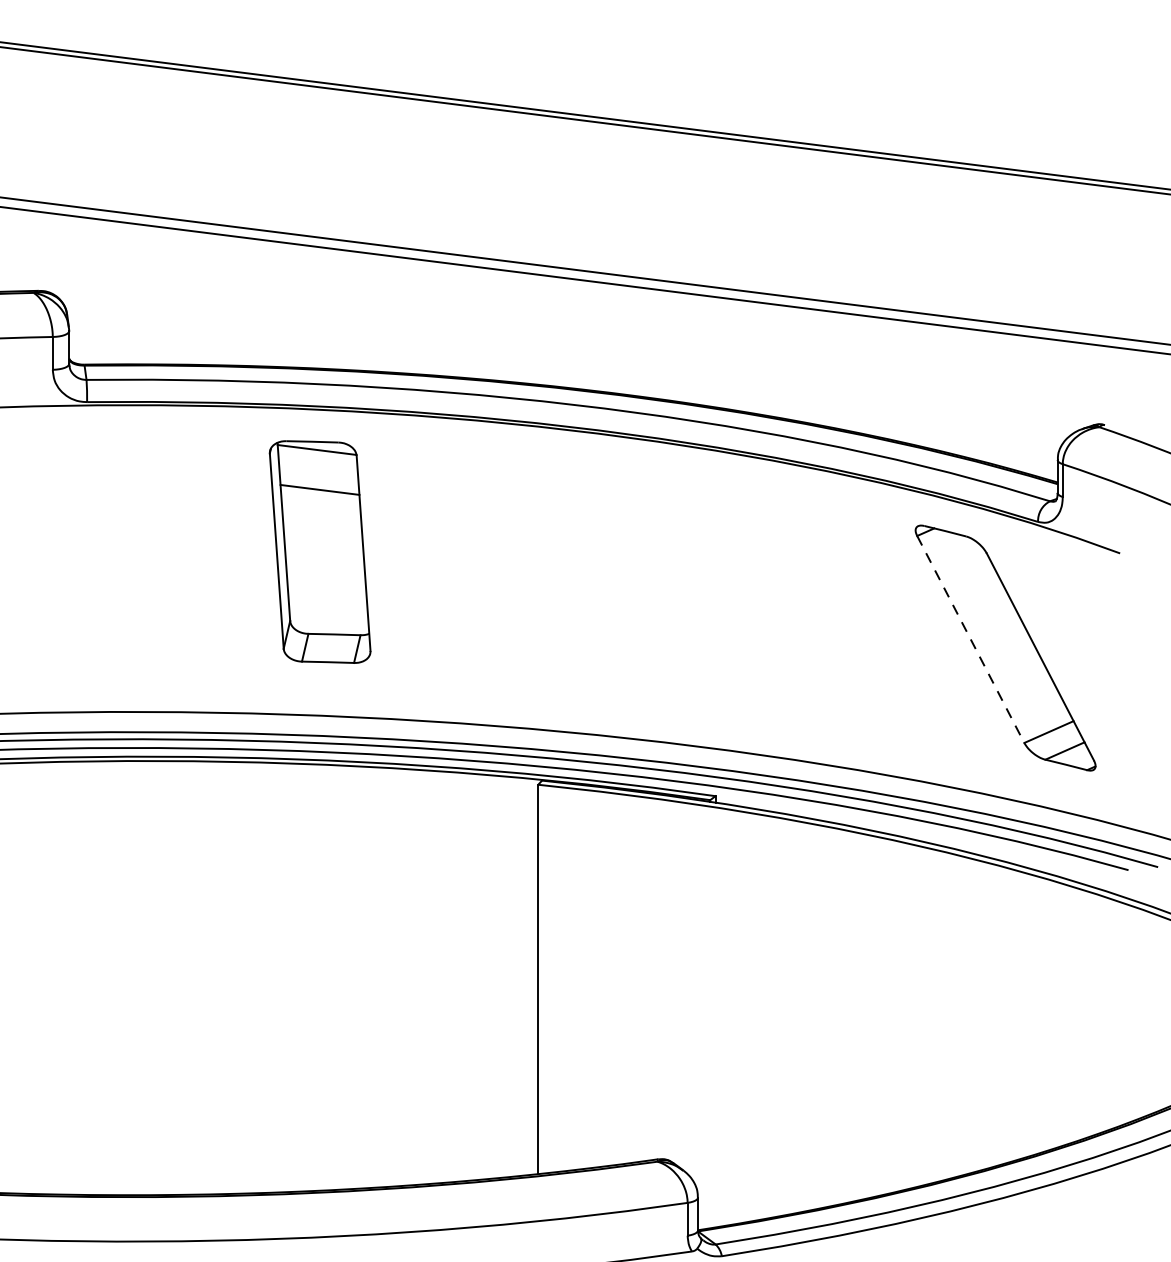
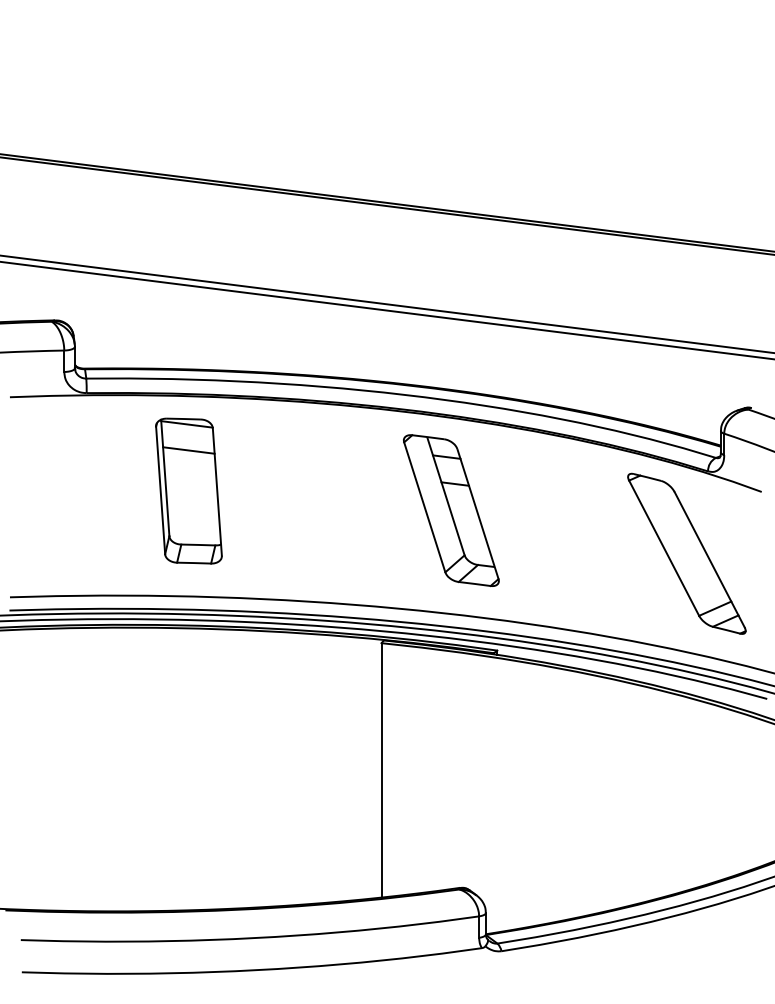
part: (319, 551) -> (188, 490), moved
part: (645, 581) -> (451, 510), added
line: (971, 639) -> (664, 548), dashed -> solid

